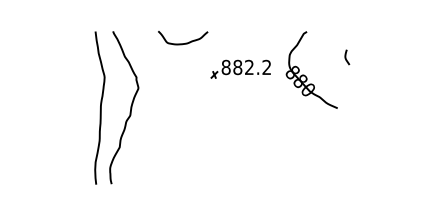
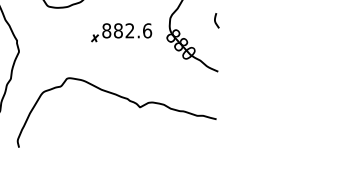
curve: (346, 57) -> (216, 20), moved
text: (266, 67) -> (147, 30), 882.2 -> 882.6
curve: (242, 135) -> (123, 98), added

